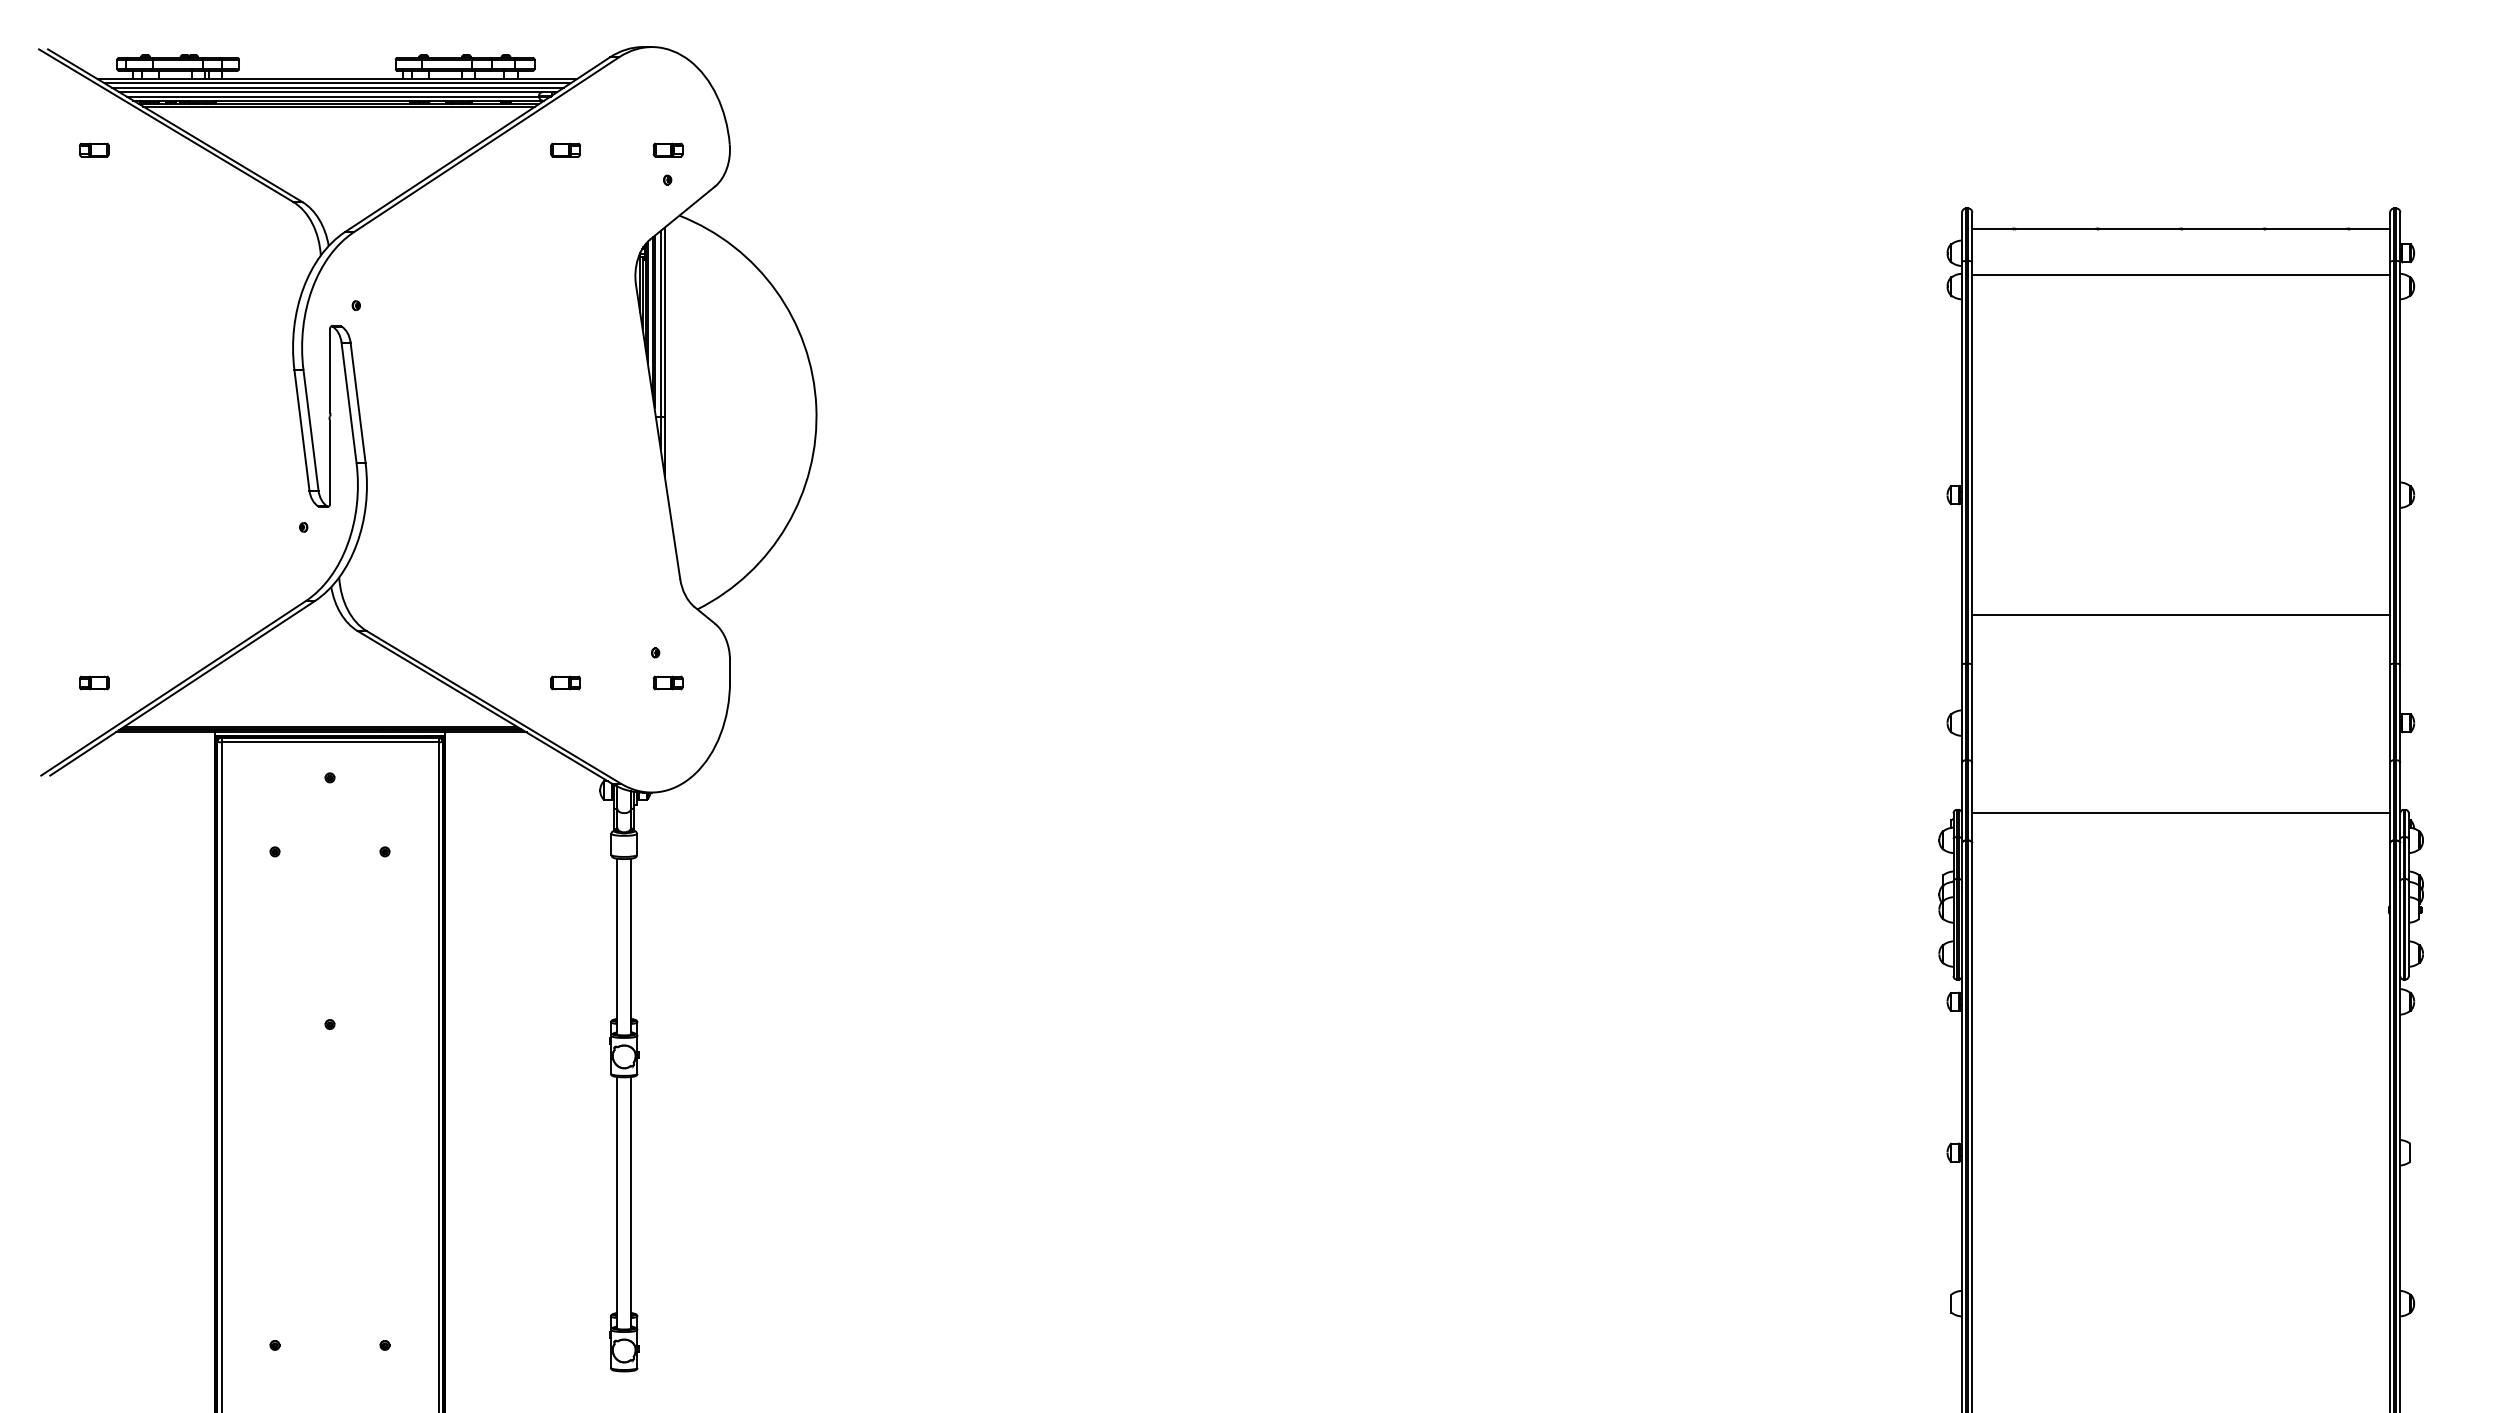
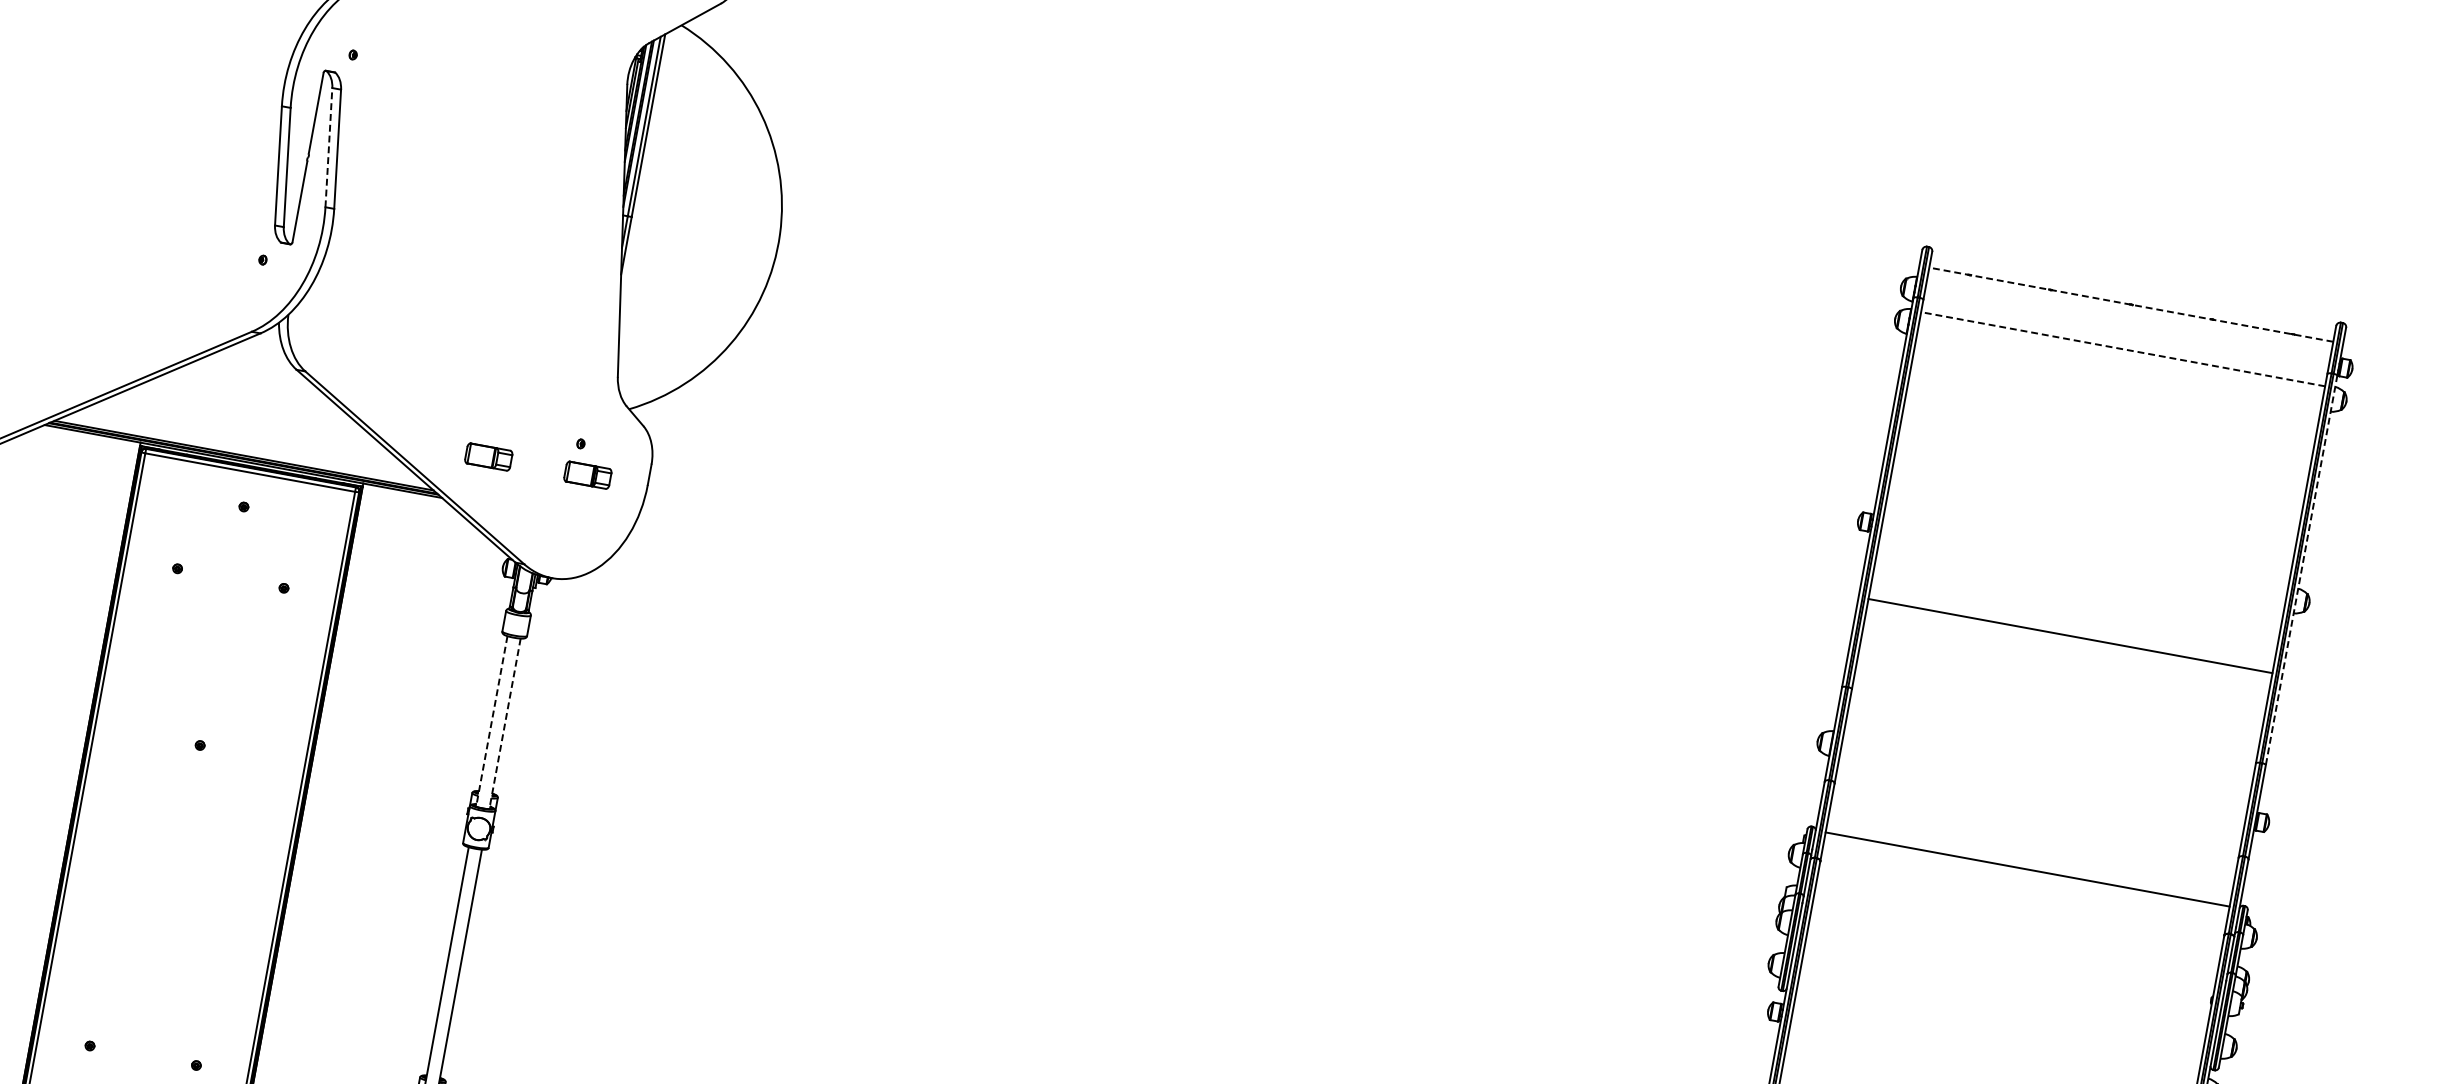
line: (2181, 228) -> (2131, 304), solid -> dashed
line: (2181, 275) -> (2123, 349), solid -> dashed
line: (349, 402) -> (329, 147), solid -> dashed
line: (2400, 462) -> (2301, 569), solid -> dashed
line: (2181, 614) -> (2070, 636), moved
part: (94, 682) -> (33, 372), removed
part: (565, 682) -> (488, 456), size x1.6
part: (667, 682) -> (587, 474), size x1.6
line: (617, 947) -> (491, 722), solid -> dashed
line: (631, 947) -> (505, 724), solid -> dashed

